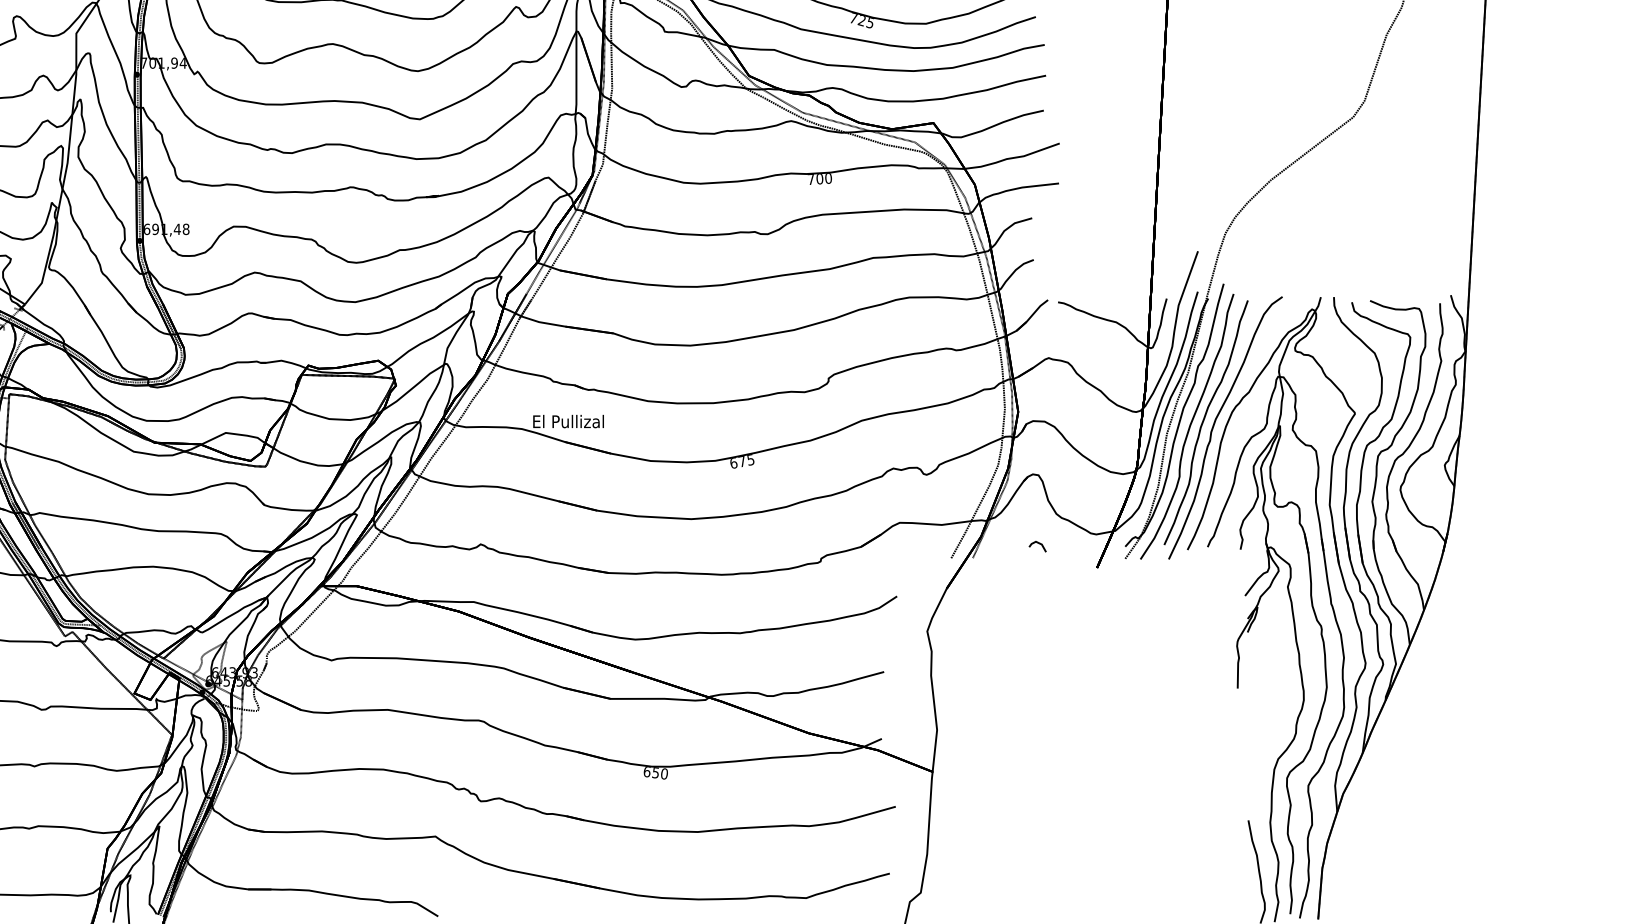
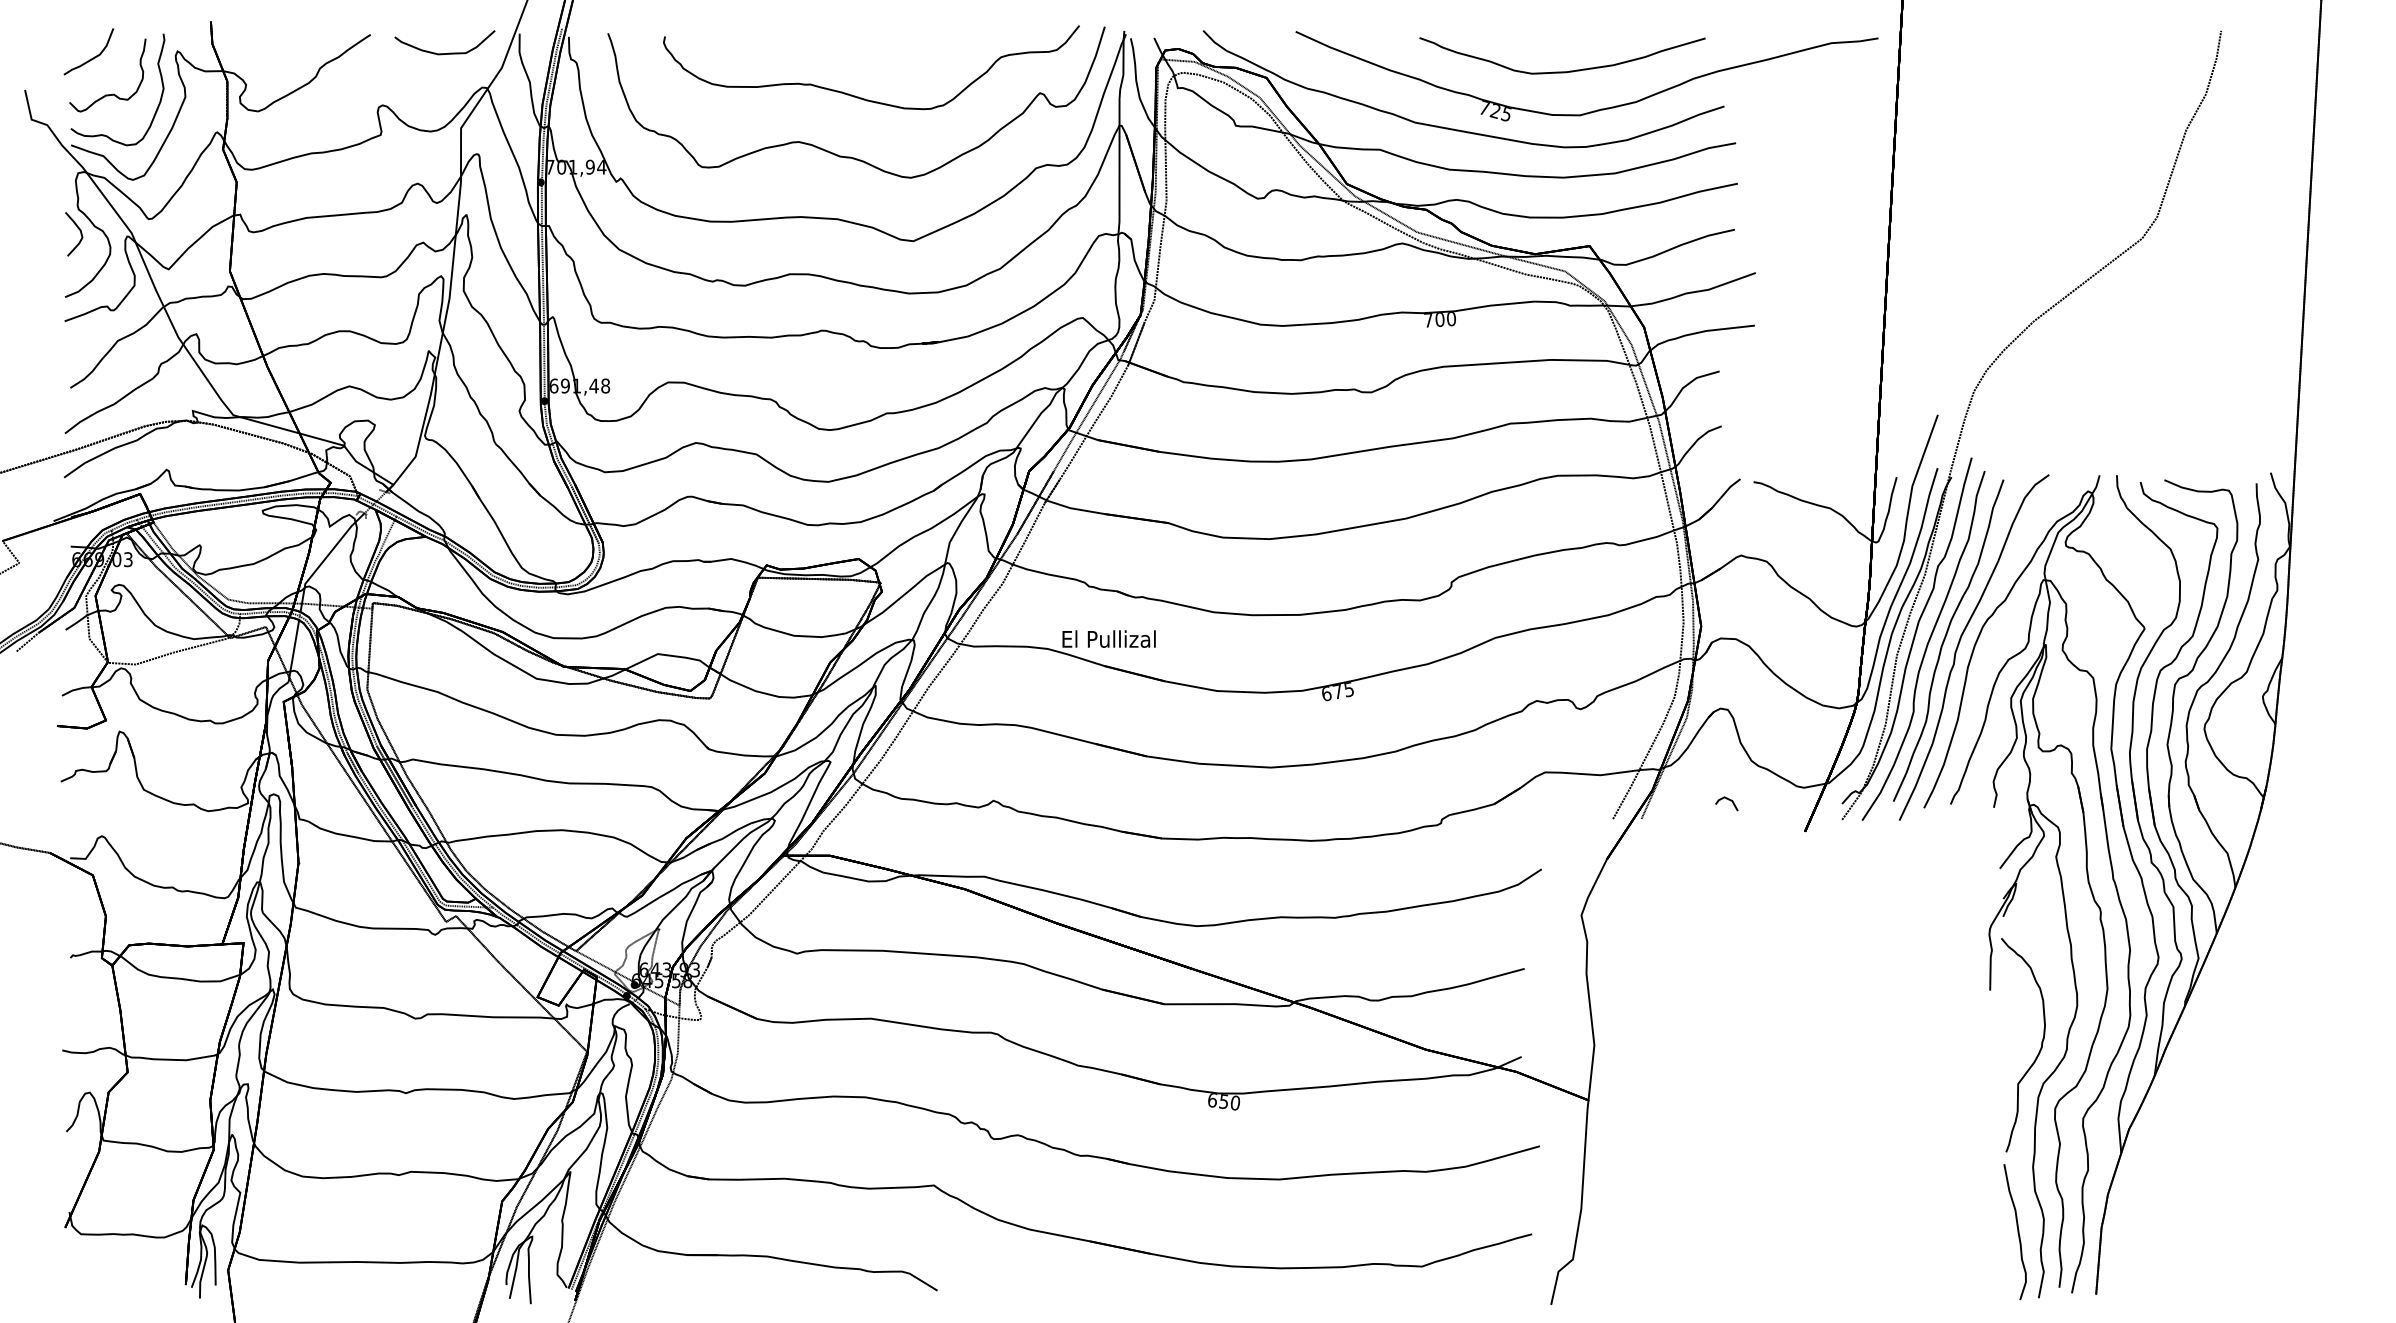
curve: (1275, 733) -> (2039, 1049), added

